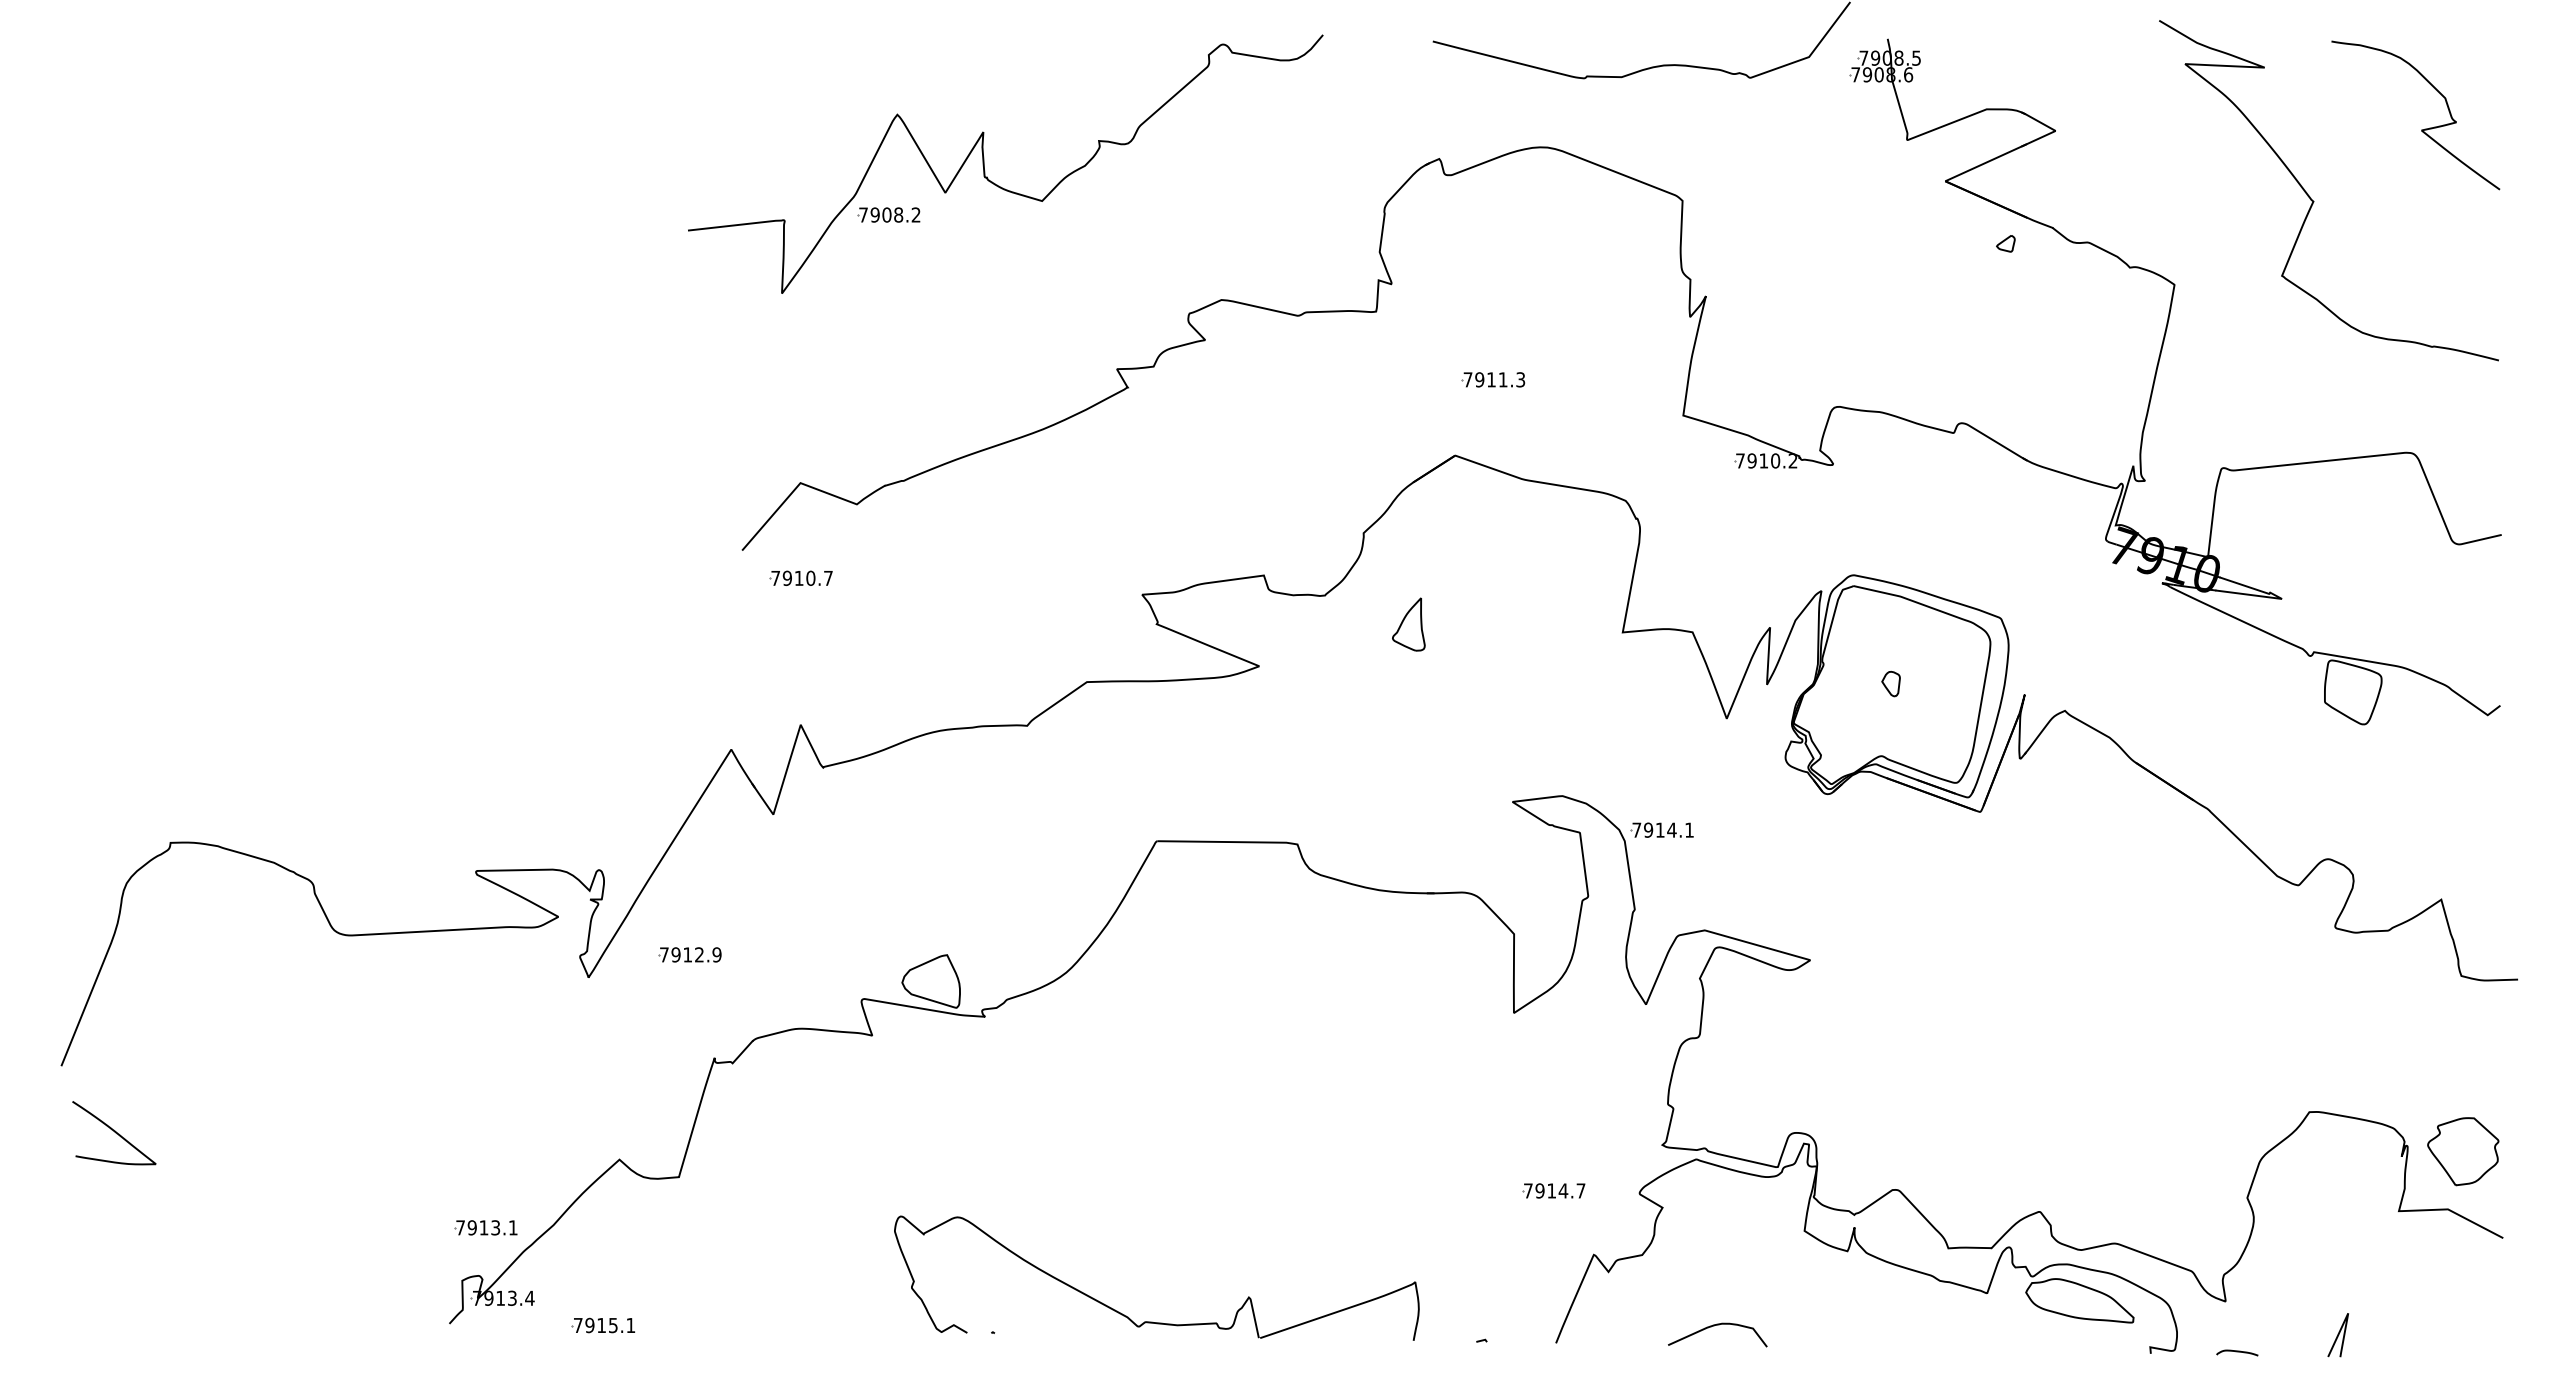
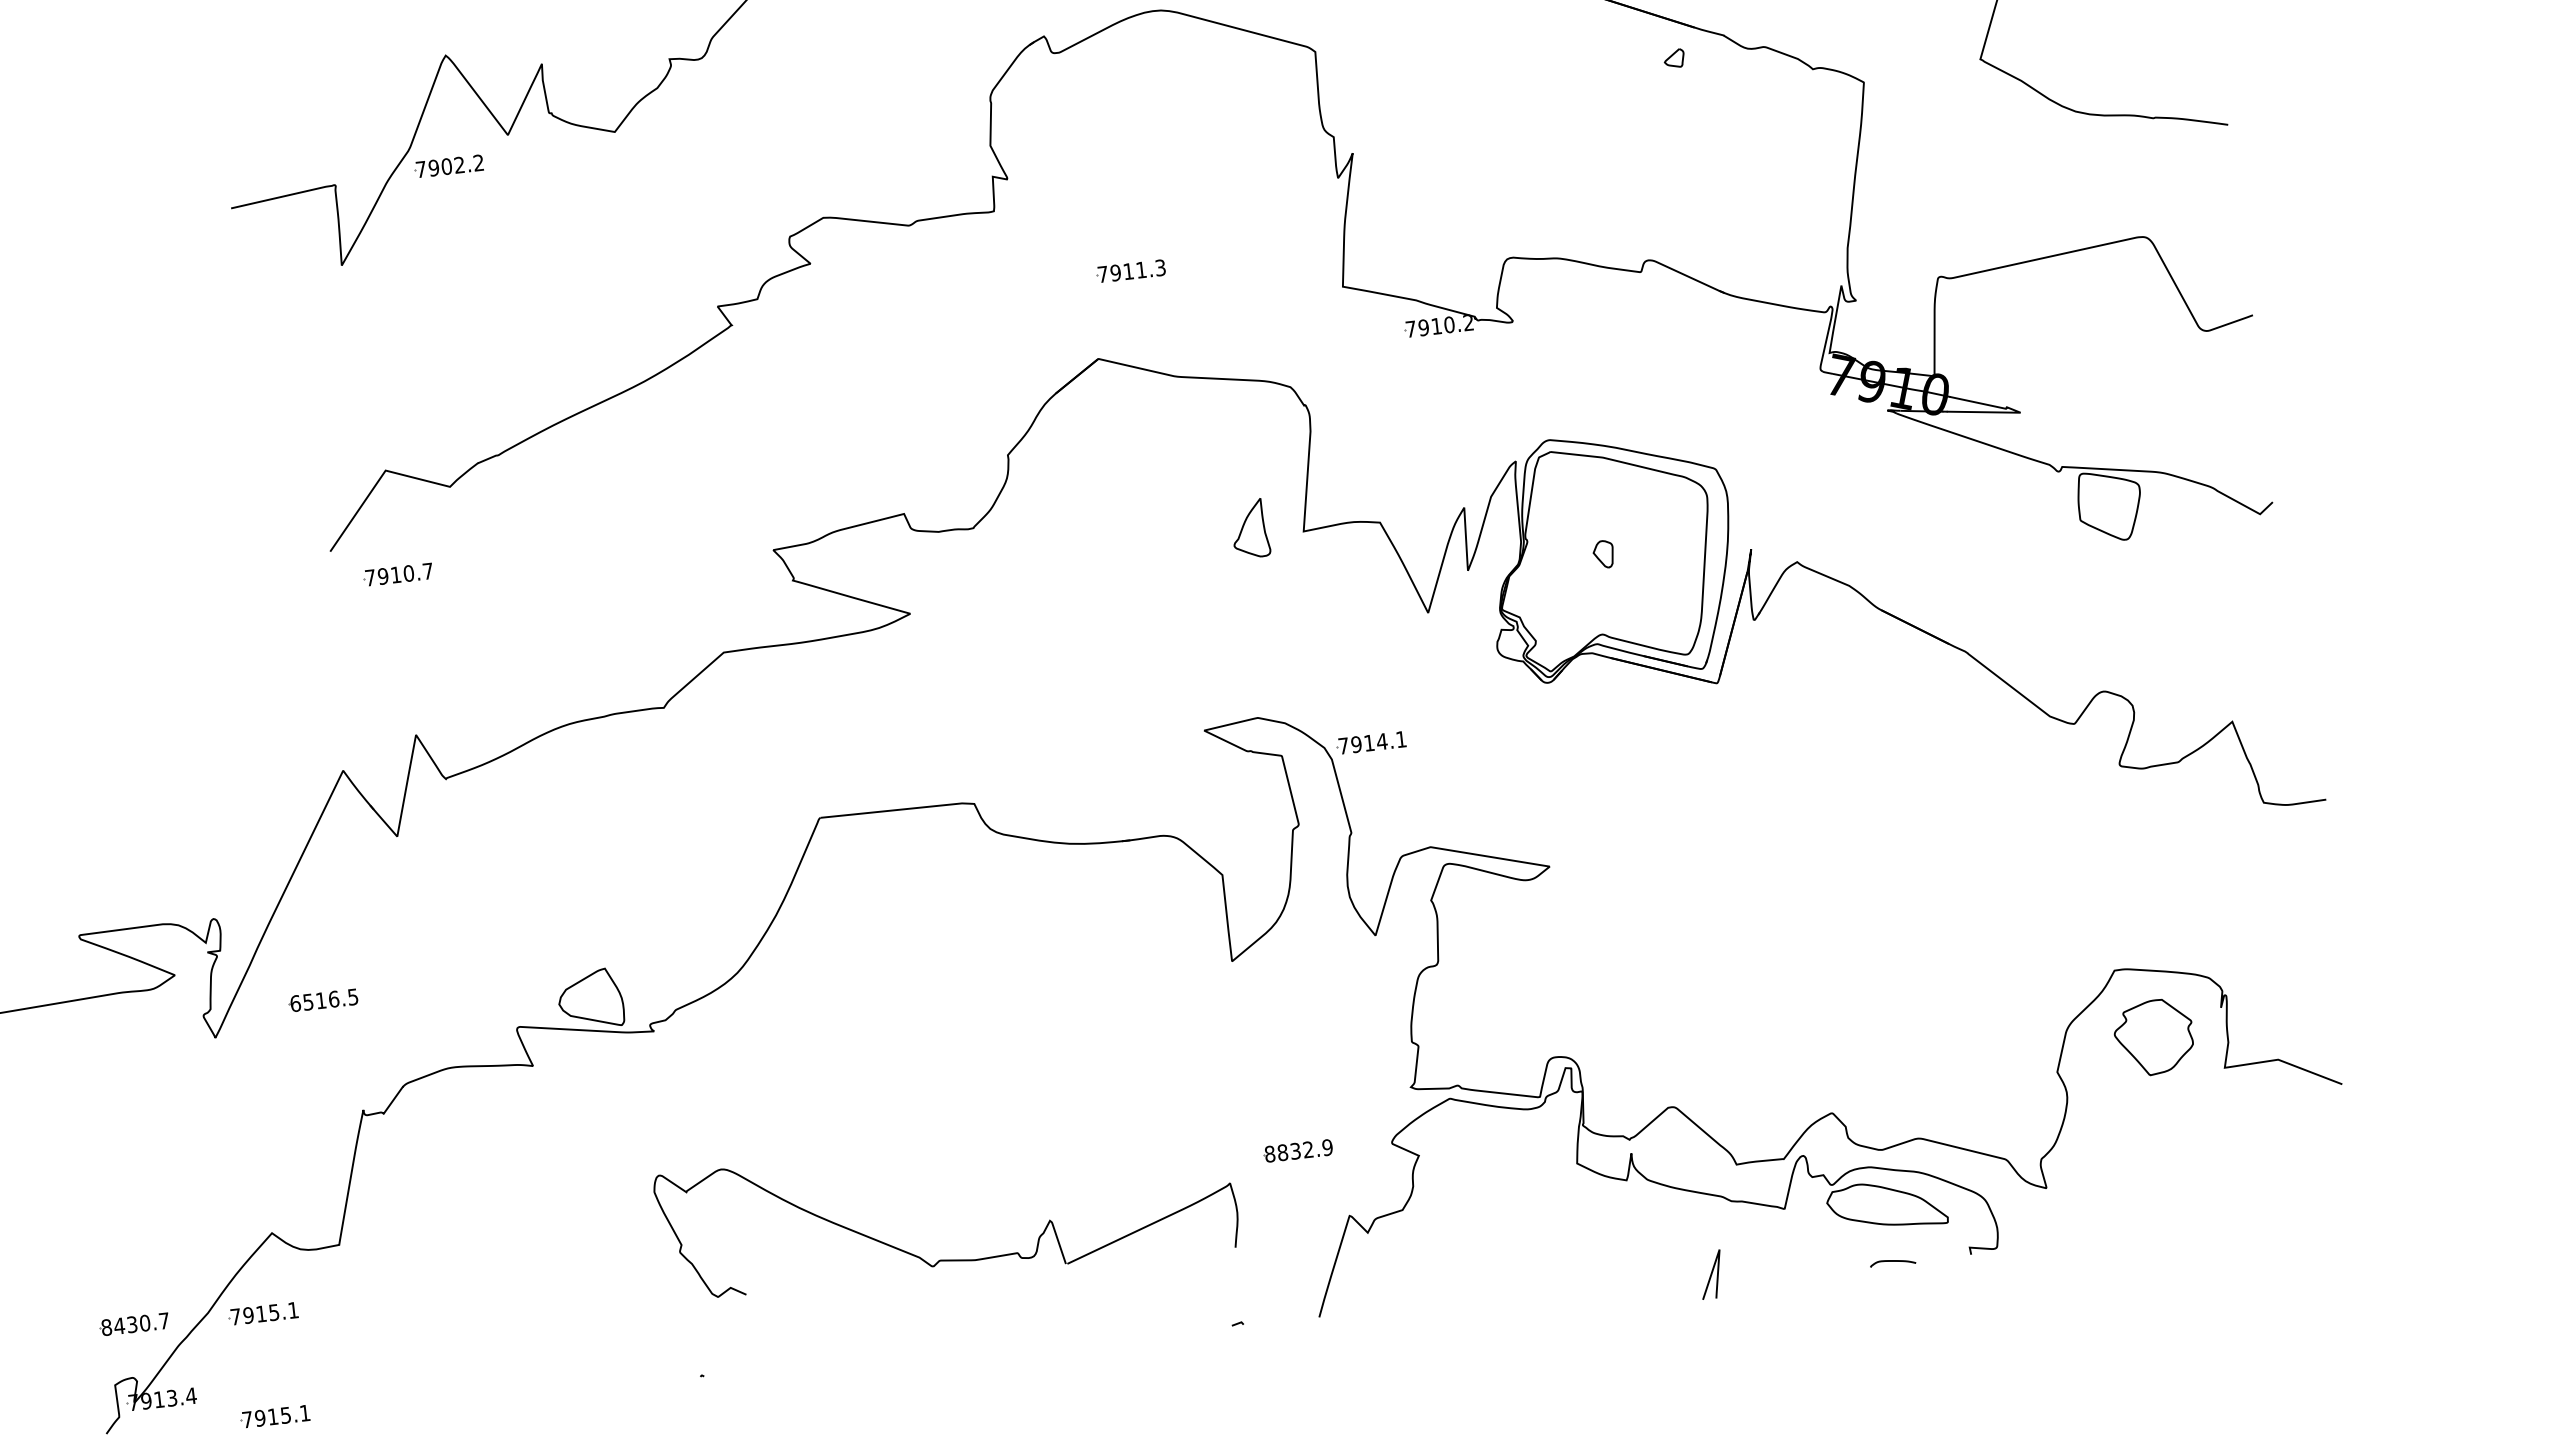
text: (898, 214) -> (459, 164), 7908.2 -> 7902.2
part: (1408, 624) -> (1249, 528), moved
text: (690, 954) -> (324, 999), 7912.9 -> 6516.5
part: (2463, 1151) -> (2154, 1037), moved
text: (1554, 1190) -> (1298, 1150), 7914.7 -> 8832.9
text: (486, 1227) -> (134, 1323), 7913.1 -> 8430.7
part: (603, 1231) -> (263, 1313), added
part: (1152, 1321) -> (947, 1259), moved
curve: (1714, 1326) -> (1490, 1279), removed
curve: (2337, 1335) -> (1710, 1275), moved
curve: (2237, 1352) -> (1893, 1262), moved

